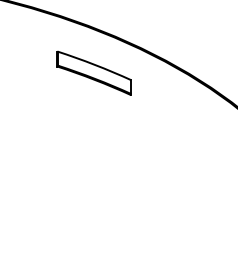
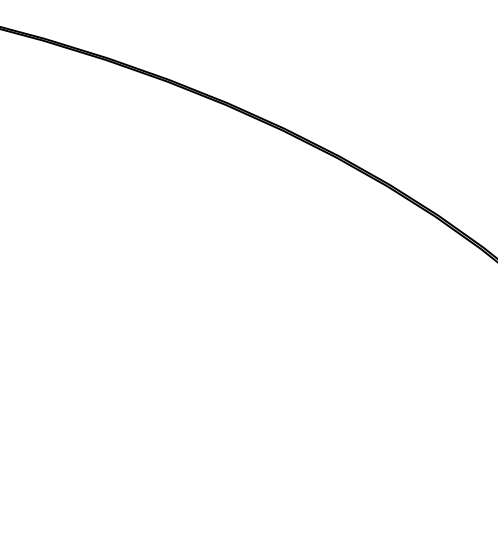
part: (93, 72) -> (179, 181), removed

